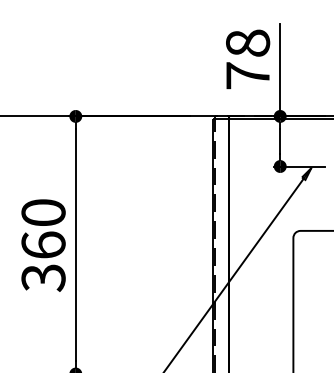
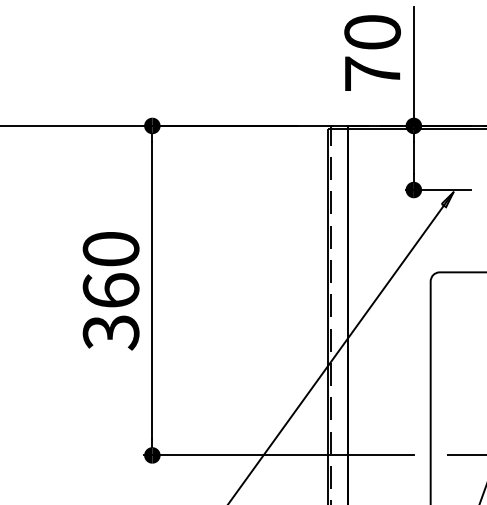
text: (247, 43) -> (372, 32), 78 -> 70

